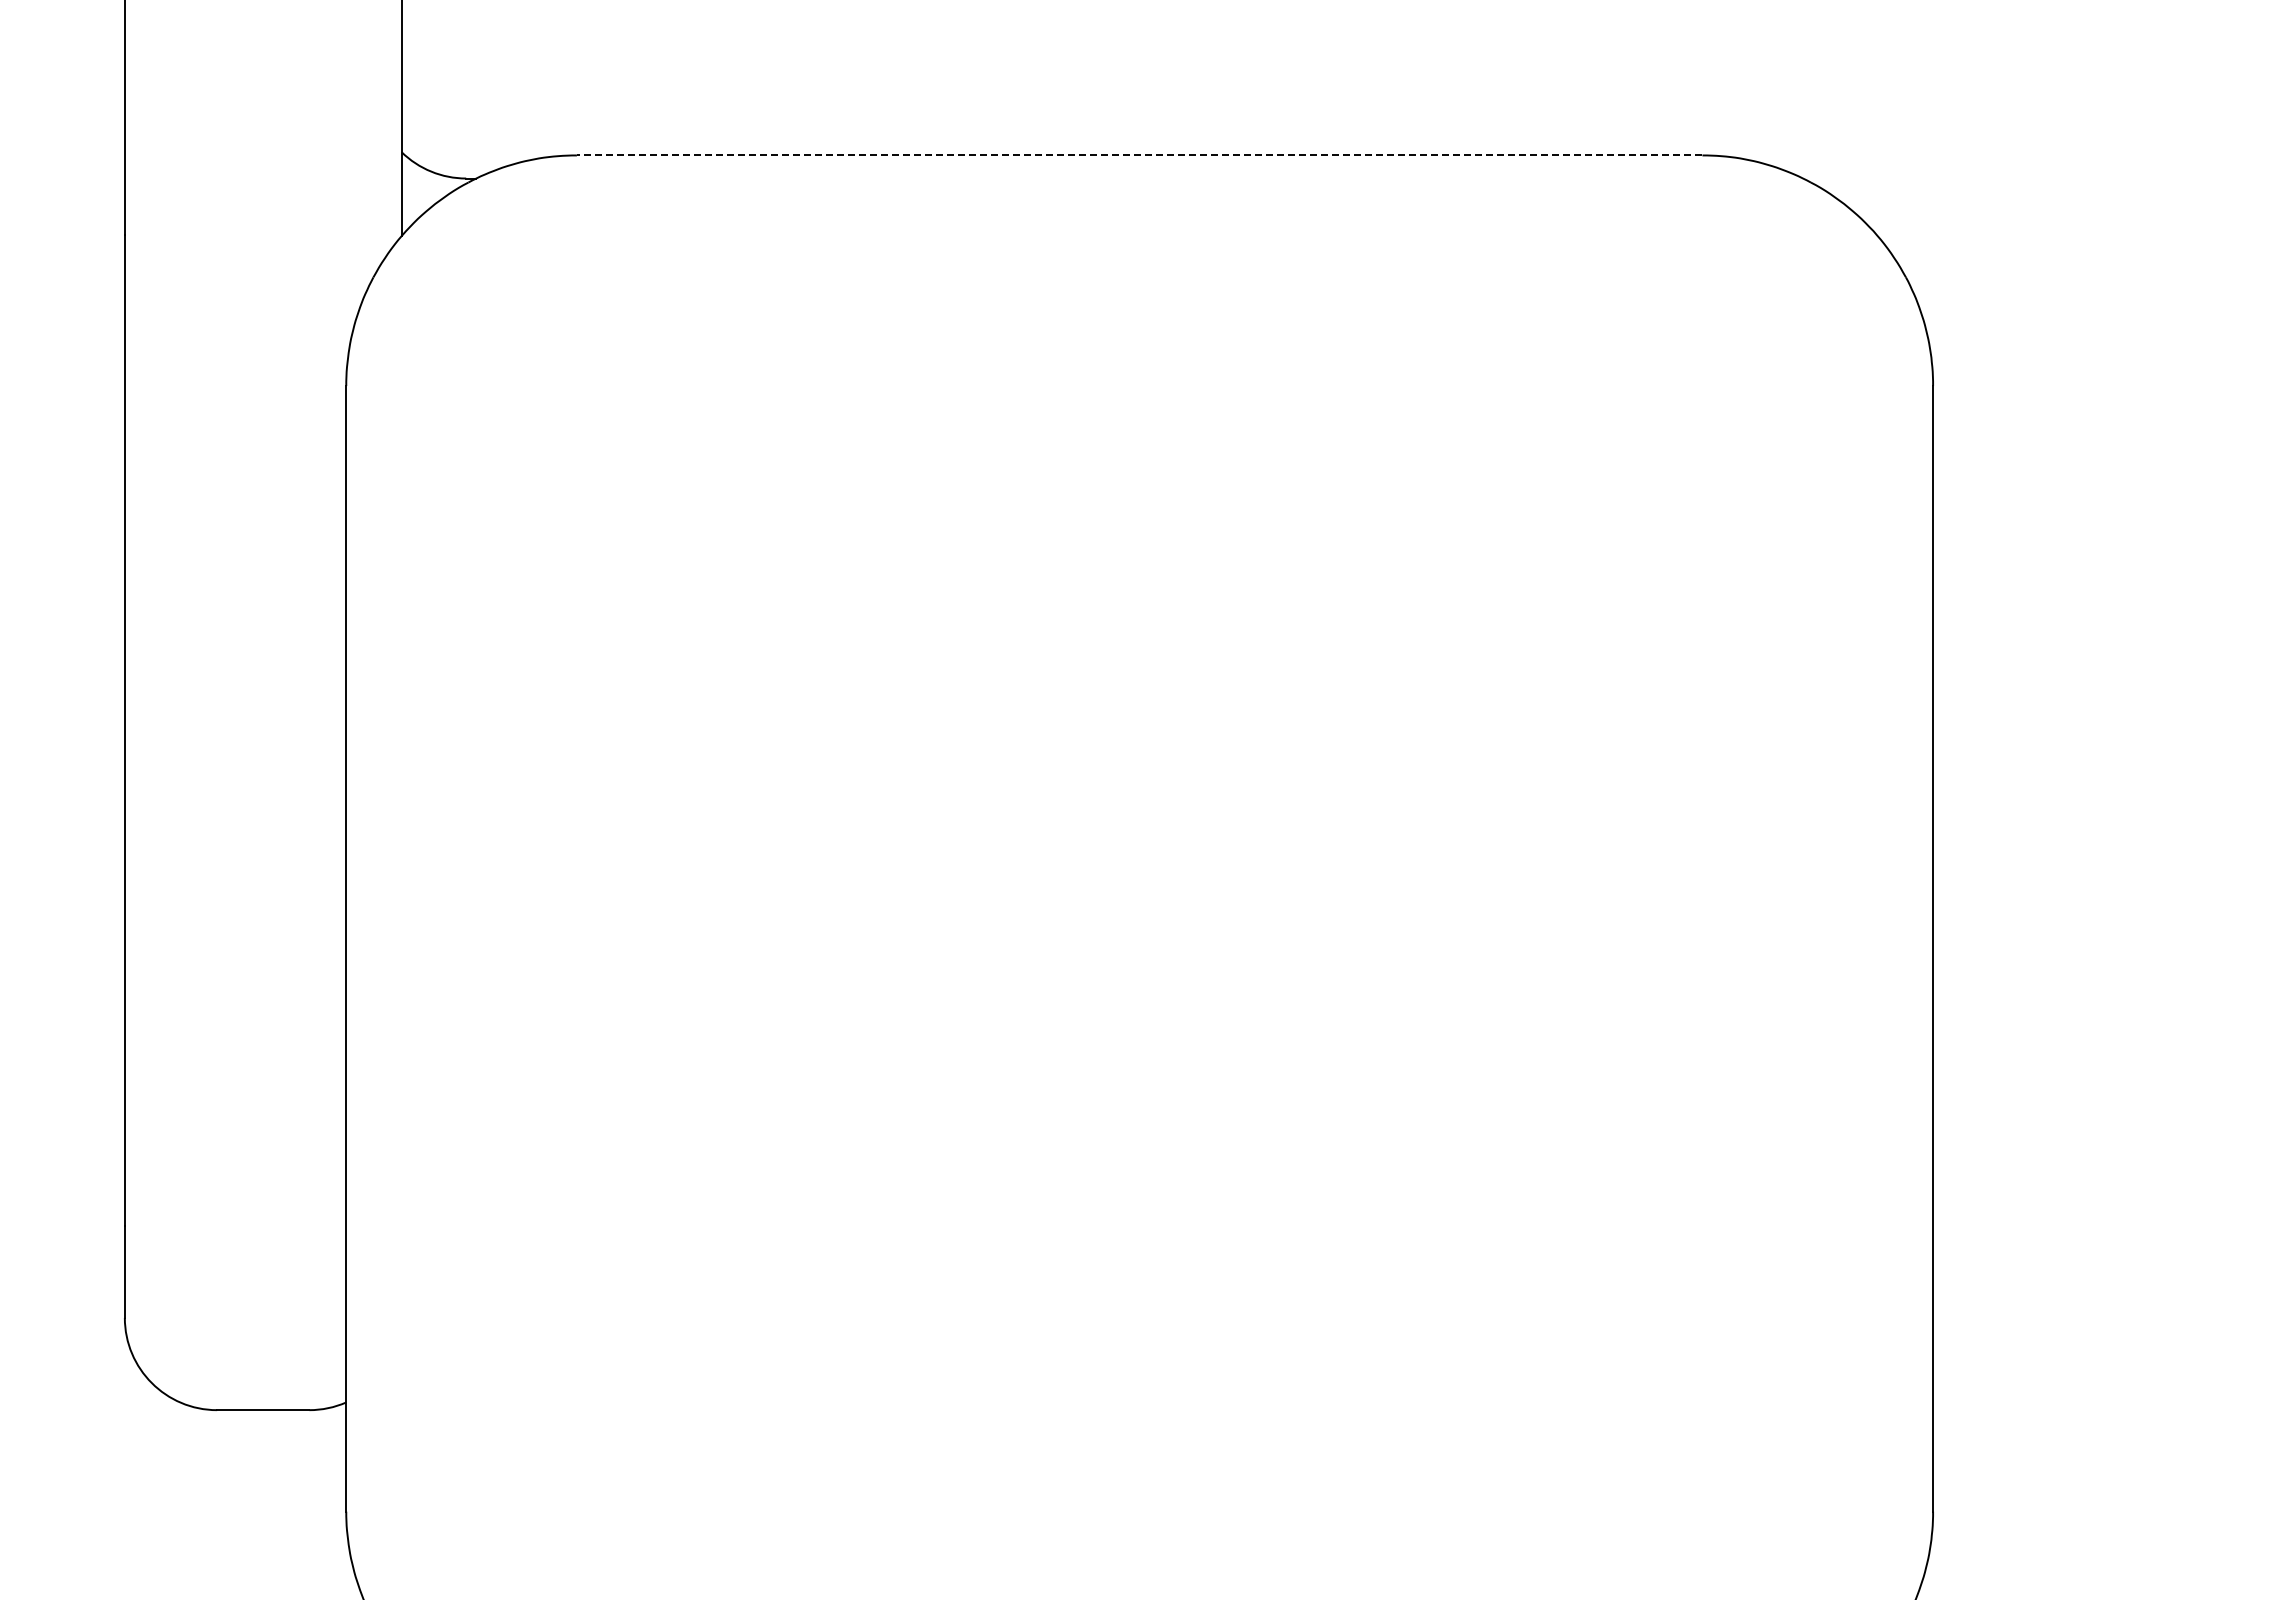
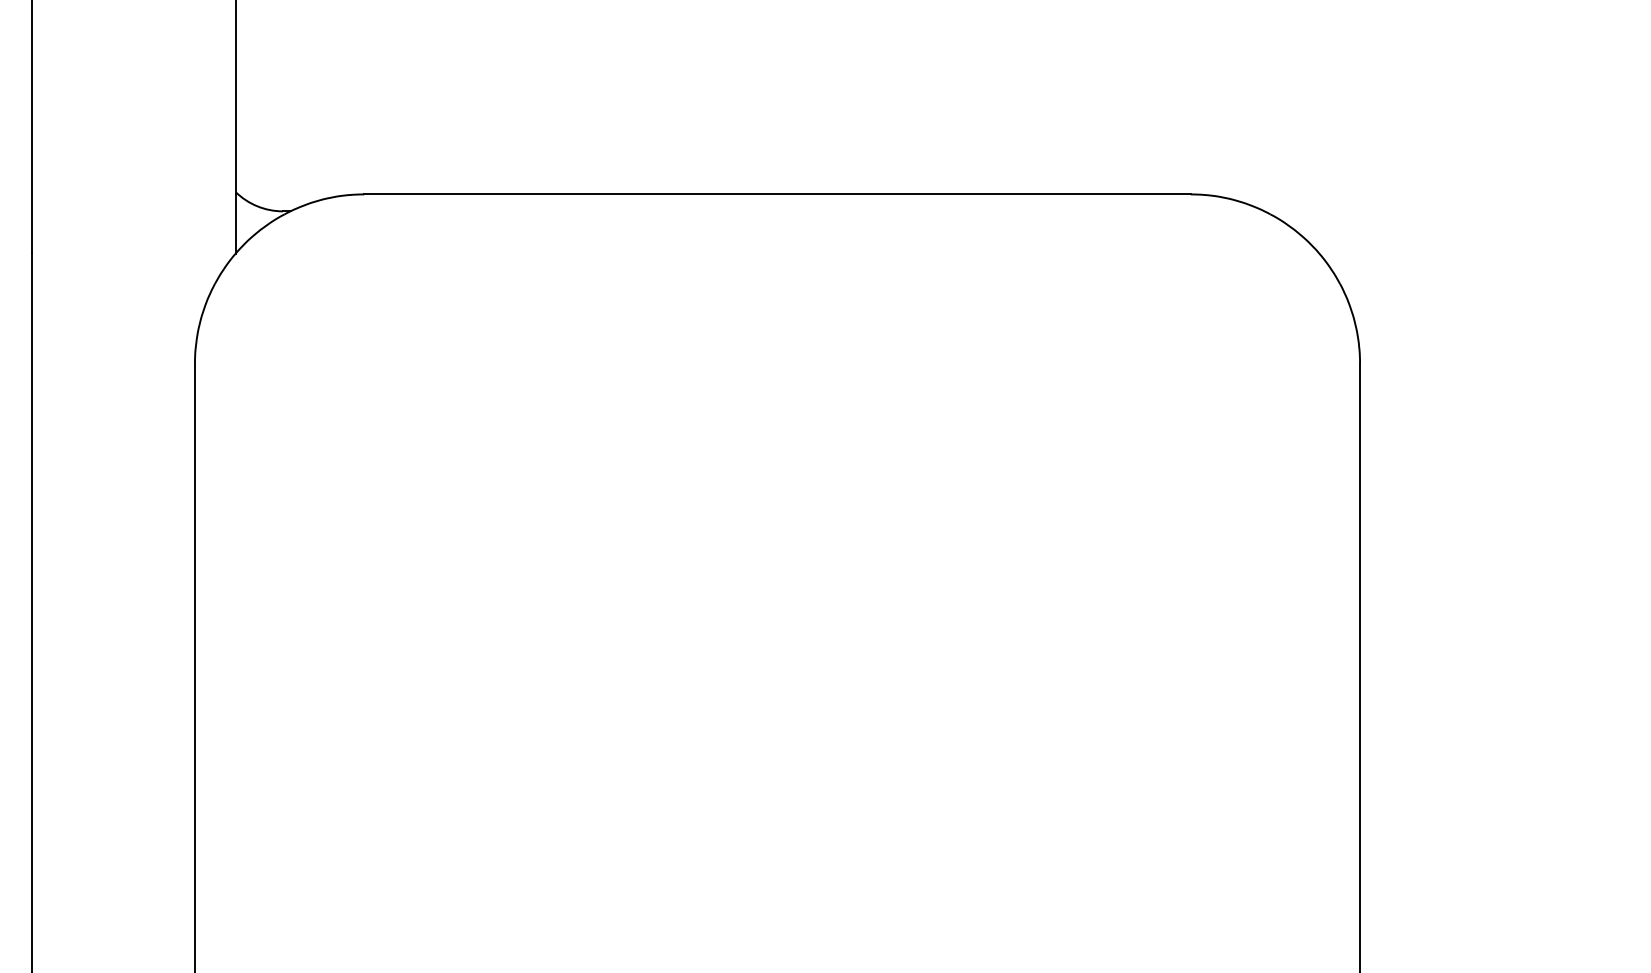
line: (1139, 155) -> (777, 194), dashed -> solid

